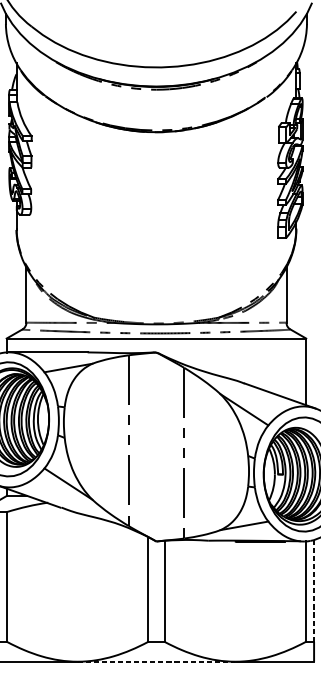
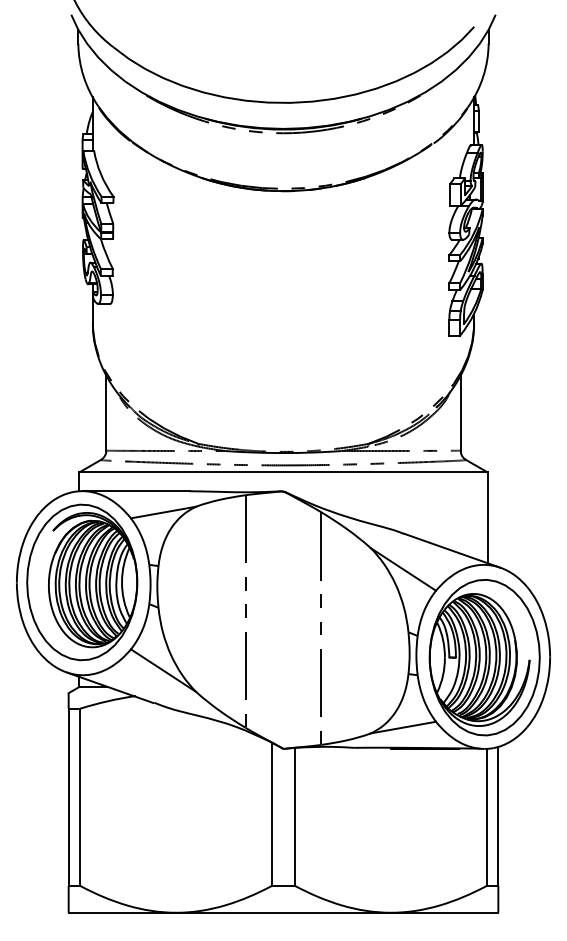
line: (314, 591) -> (498, 816), dashed -> solid
line: (157, 661) -> (284, 912), dashed -> solid

